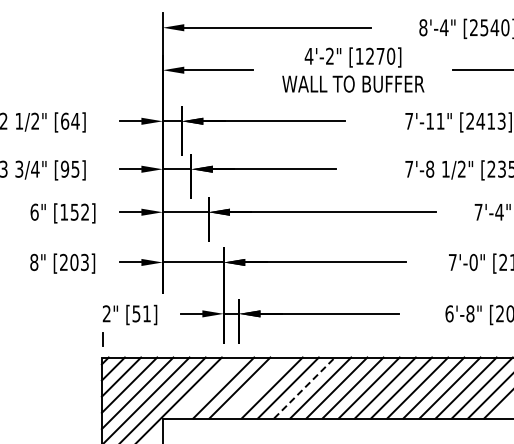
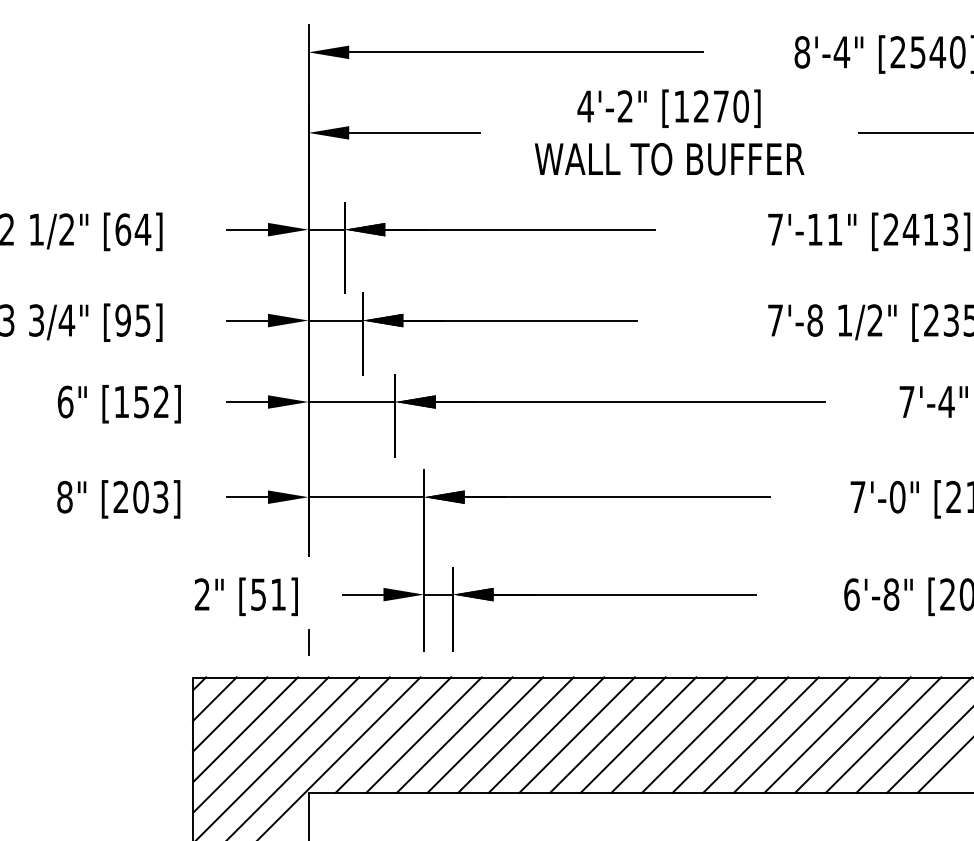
line: (102, 339) -> (307, 643), moved
line: (207, 387) -> (393, 734), added
line: (255, 387) -> (484, 734), added
line: (304, 387) -> (577, 734), dashed -> solid

